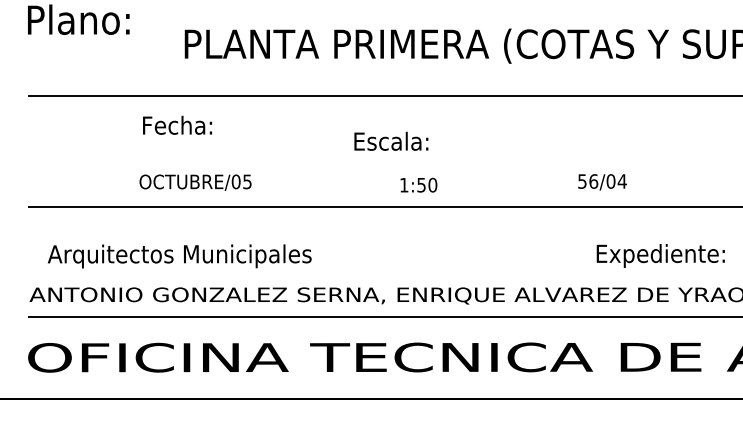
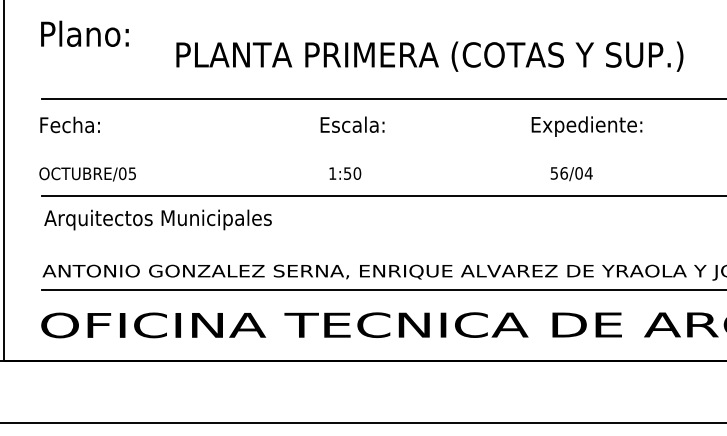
text: (176, 124) -> (69, 124), moved
text: (391, 141) -> (352, 124), moved
text: (195, 182) -> (87, 174), moved
text: (602, 182) -> (571, 174), moved
text: (419, 185) -> (345, 173), moved
text: (179, 255) -> (157, 219), moved
text: (660, 255) -> (586, 126), moved

